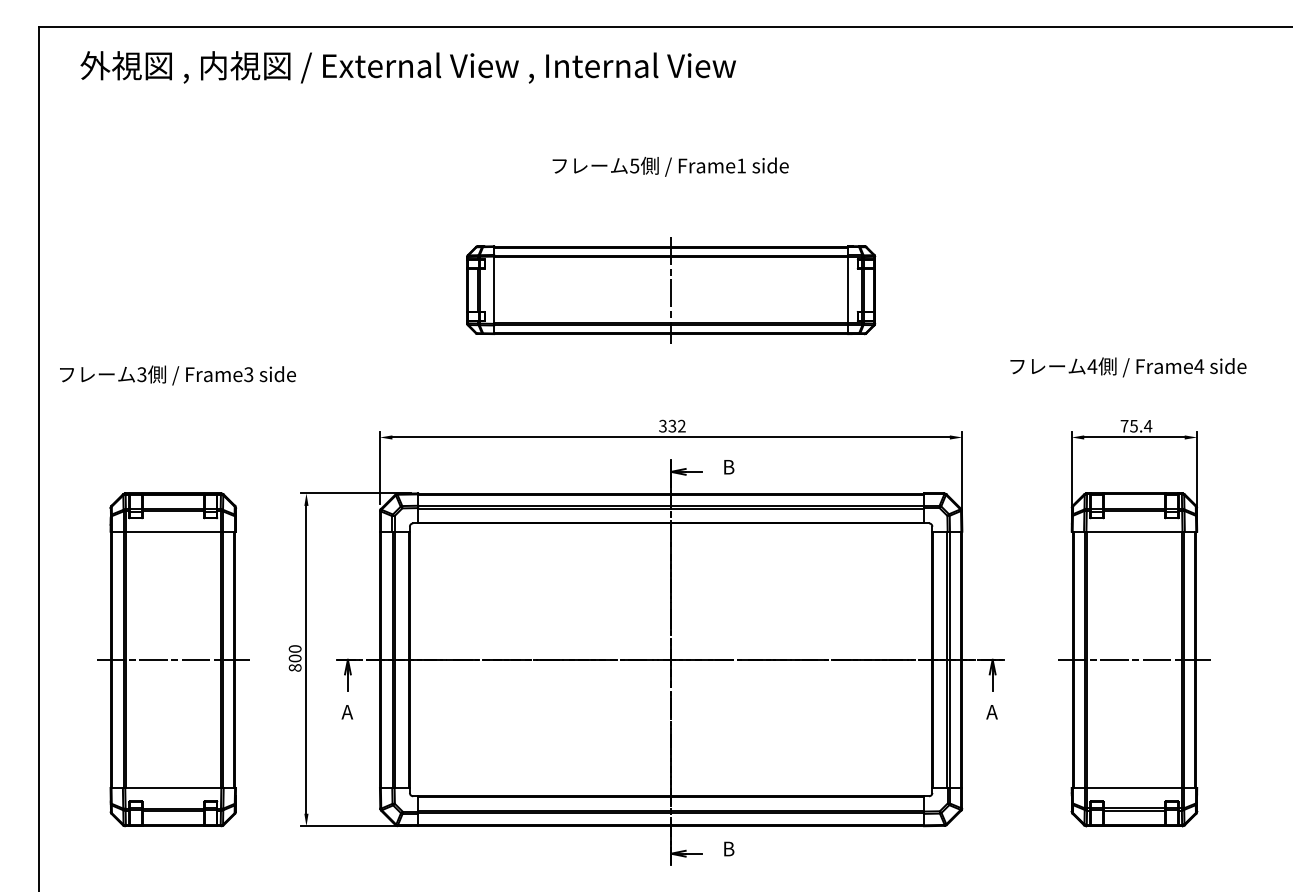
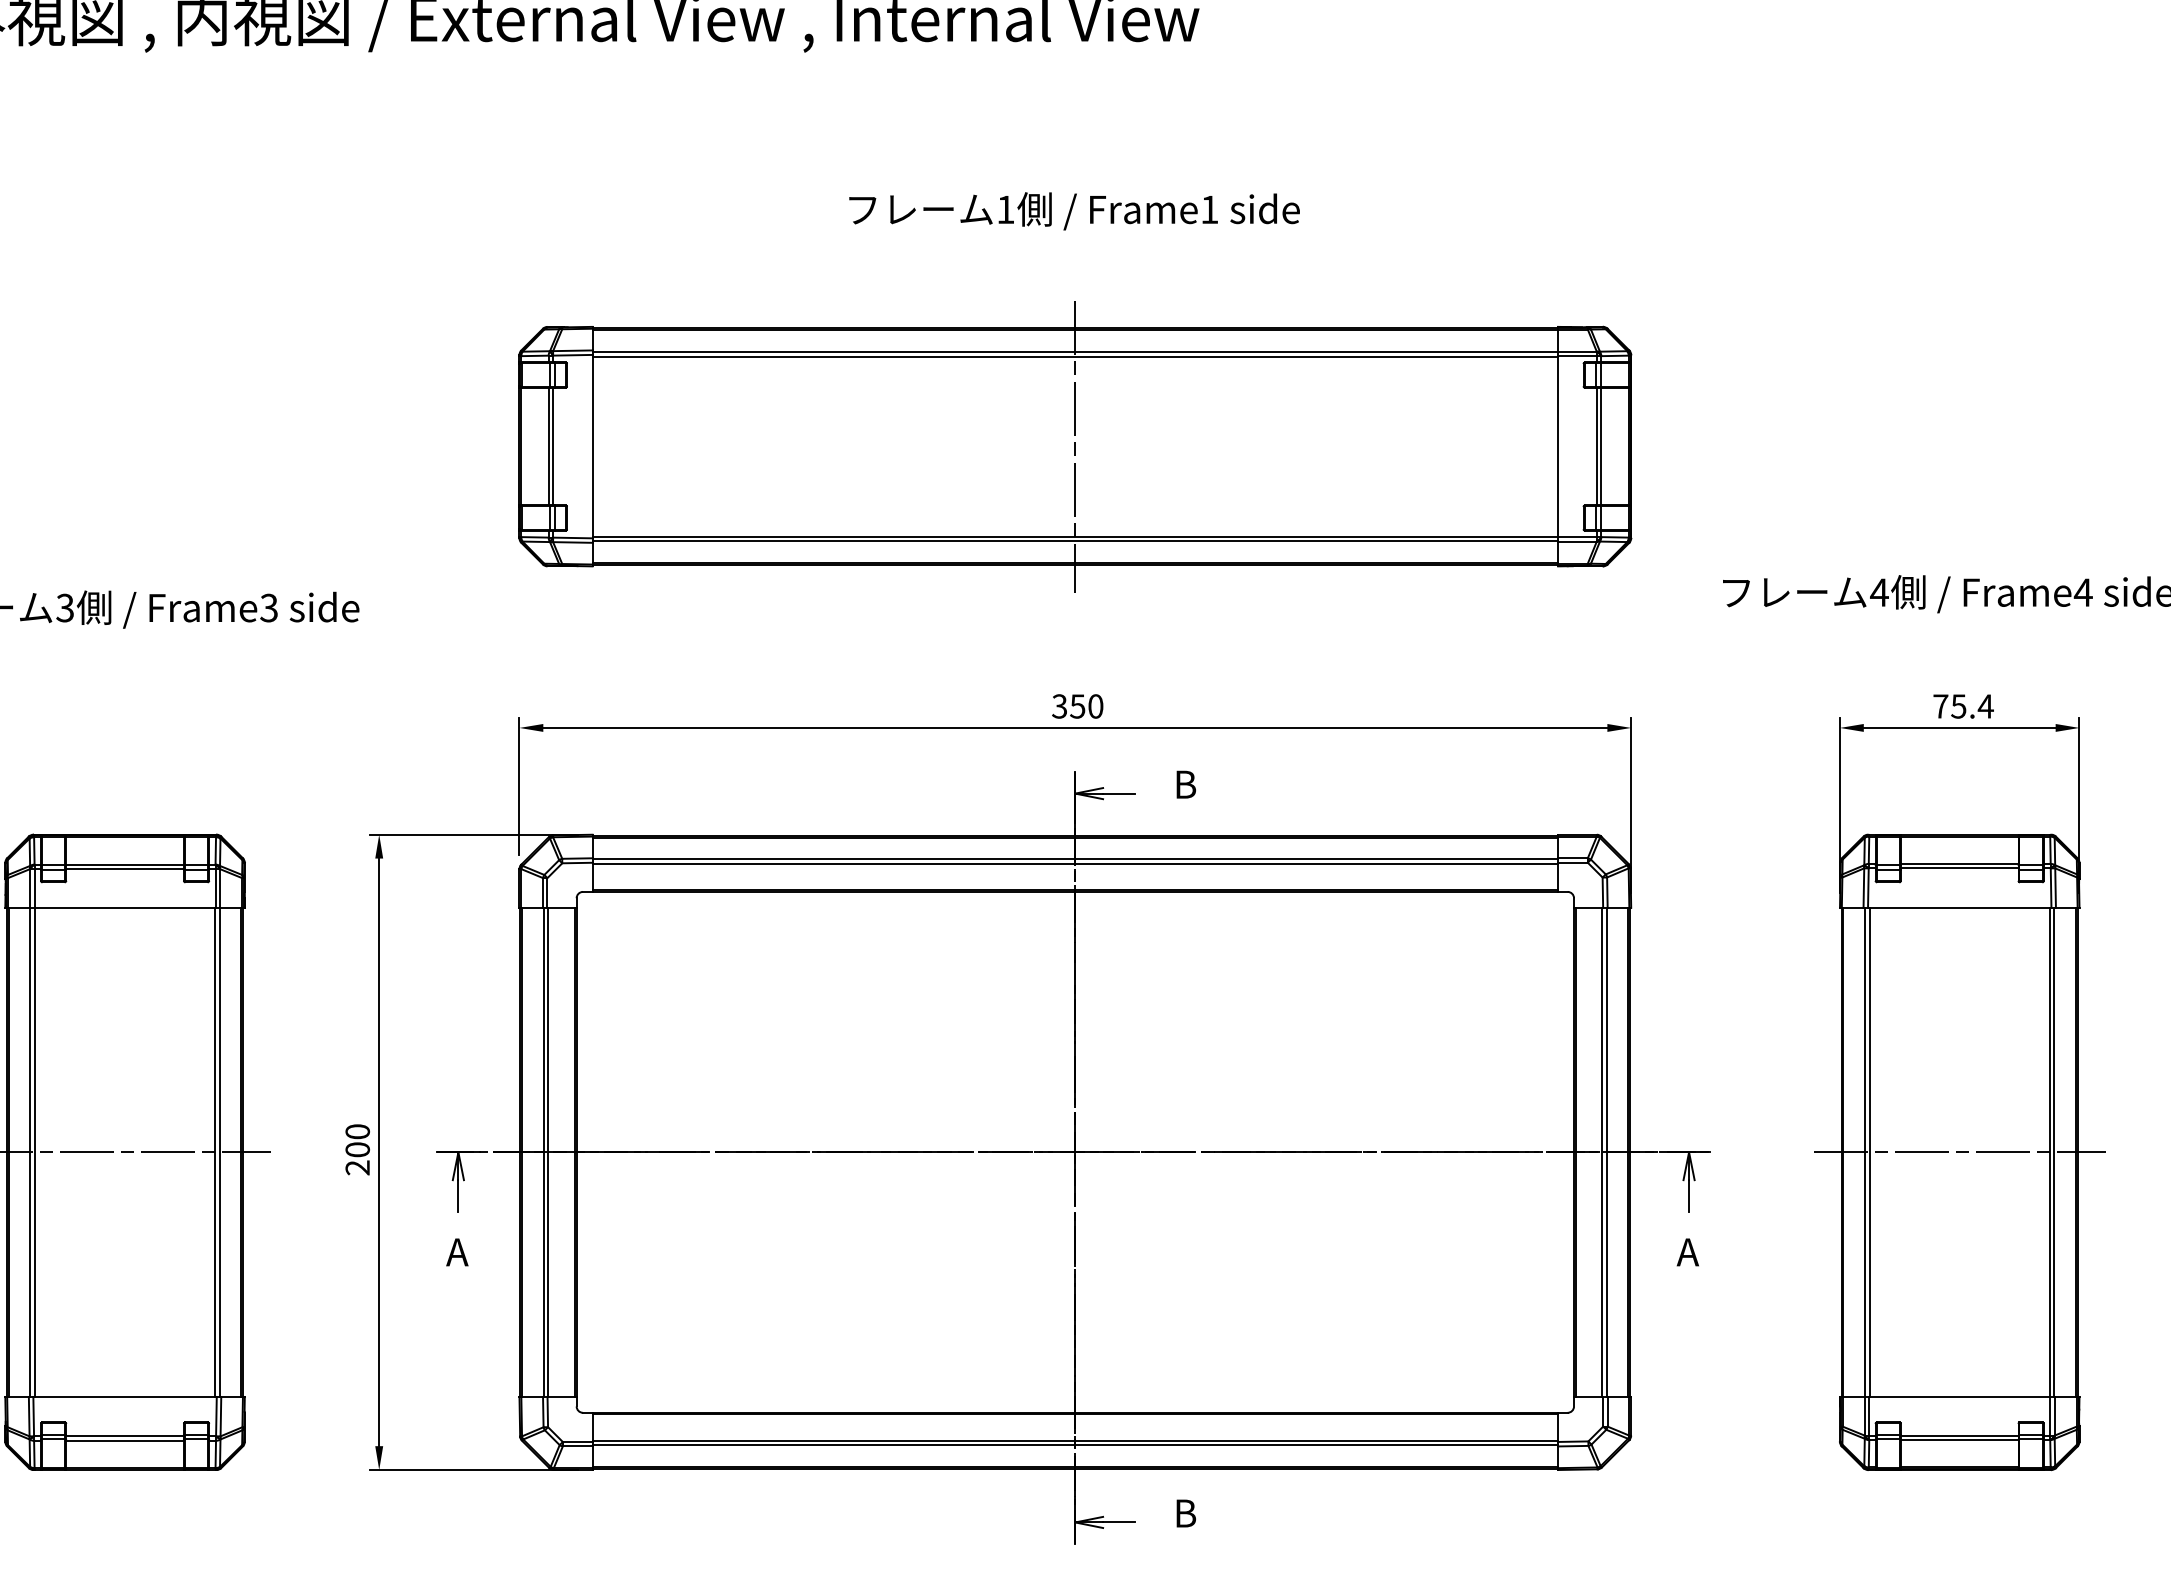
text: (634, 165) -> (1005, 208), 5 -> 1
part: (671, 290) -> (1076, 447), size x1.43
text: (677, 425) -> (1087, 705), 332 -> 350
text: (295, 667) -> (358, 1167), 800 -> 200

